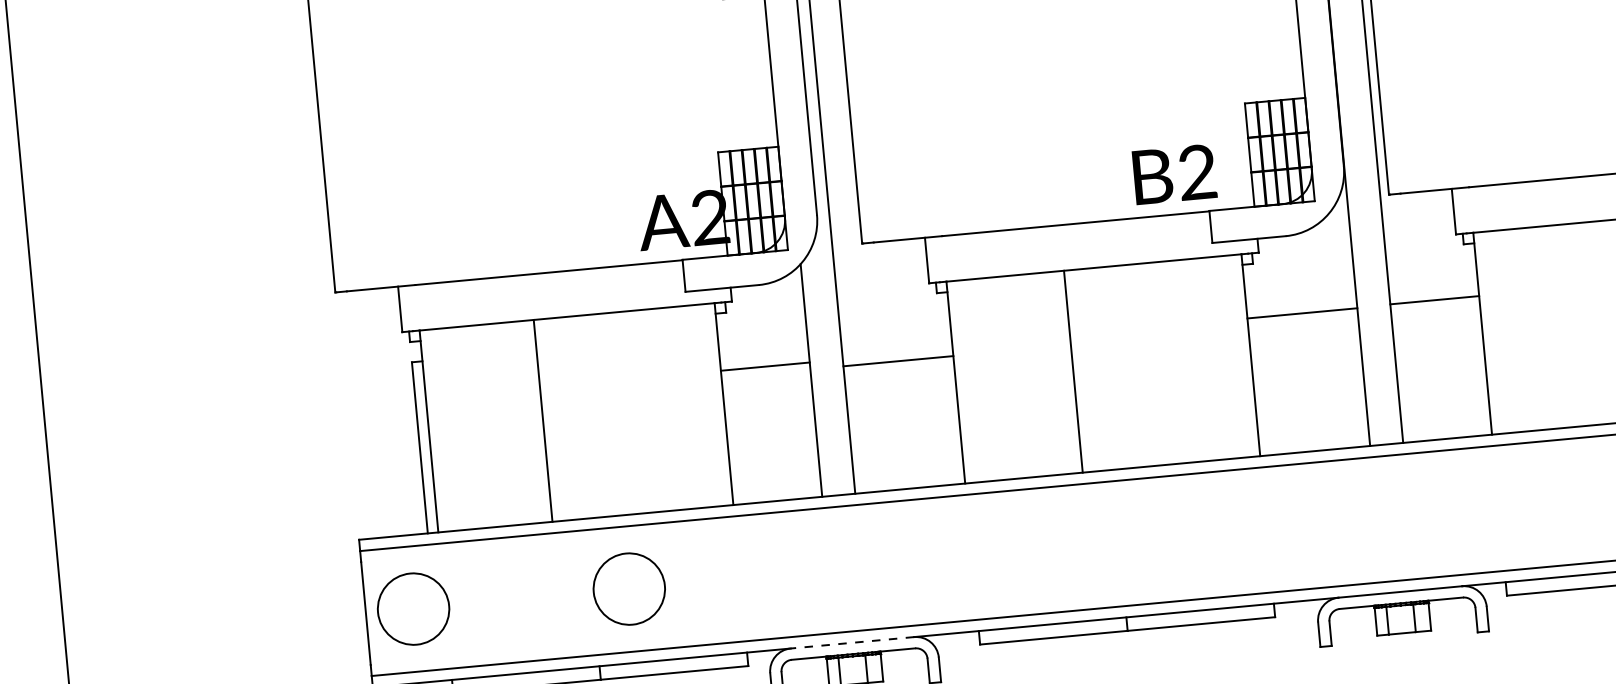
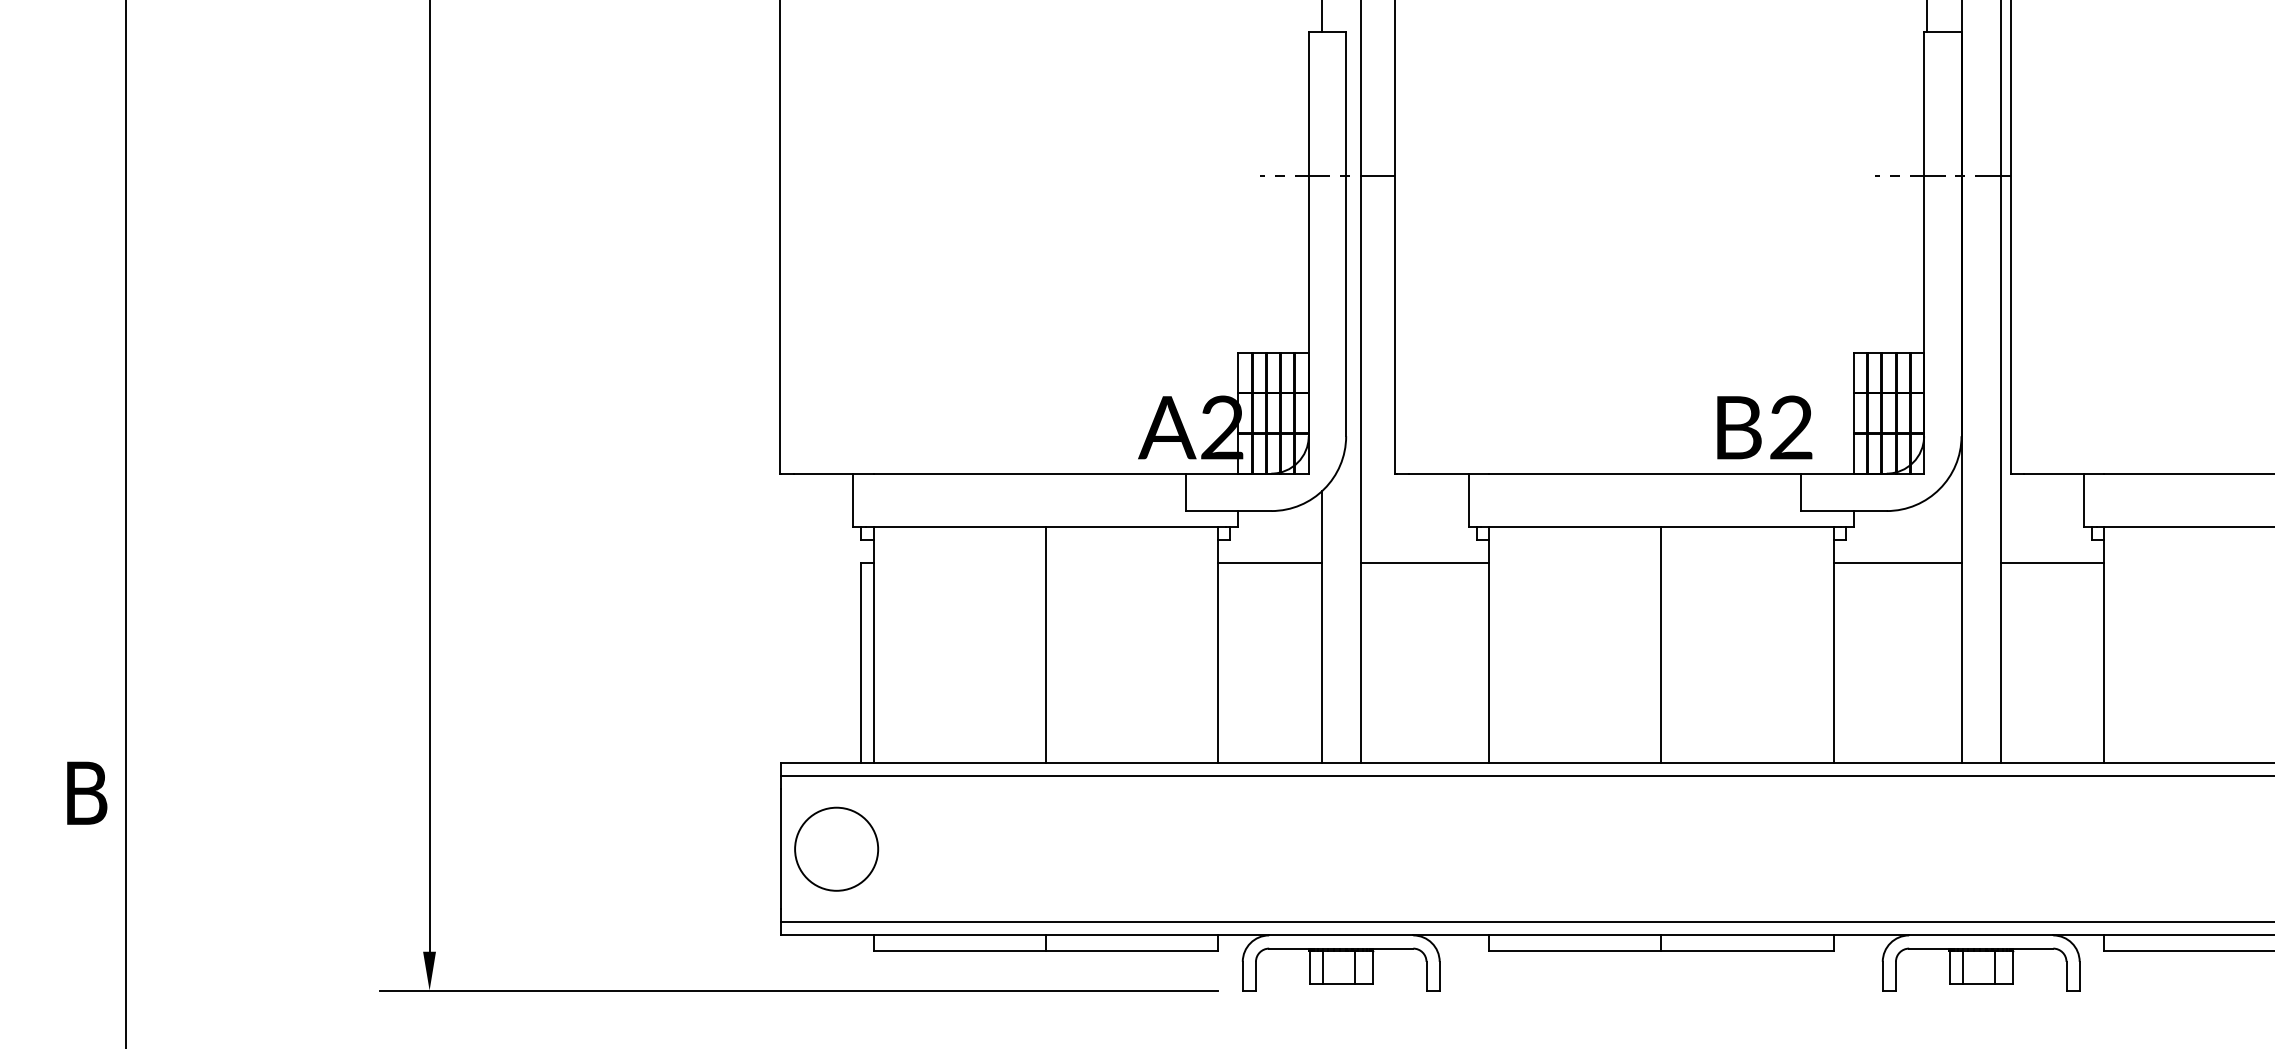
line: (1434, 300) -> (2052, 563), moved
line: (1302, 313) -> (1897, 563), moved
line: (898, 361) -> (1424, 563), moved
line: (764, 366) -> (1269, 563), moved
line: (1073, 371) -> (1661, 645), moved
line: (542, 421) -> (1045, 645), moved
circle: (629, 588) -> (1088, 848), removed
line: (851, 642) -> (1340, 935), dashed -> solid

